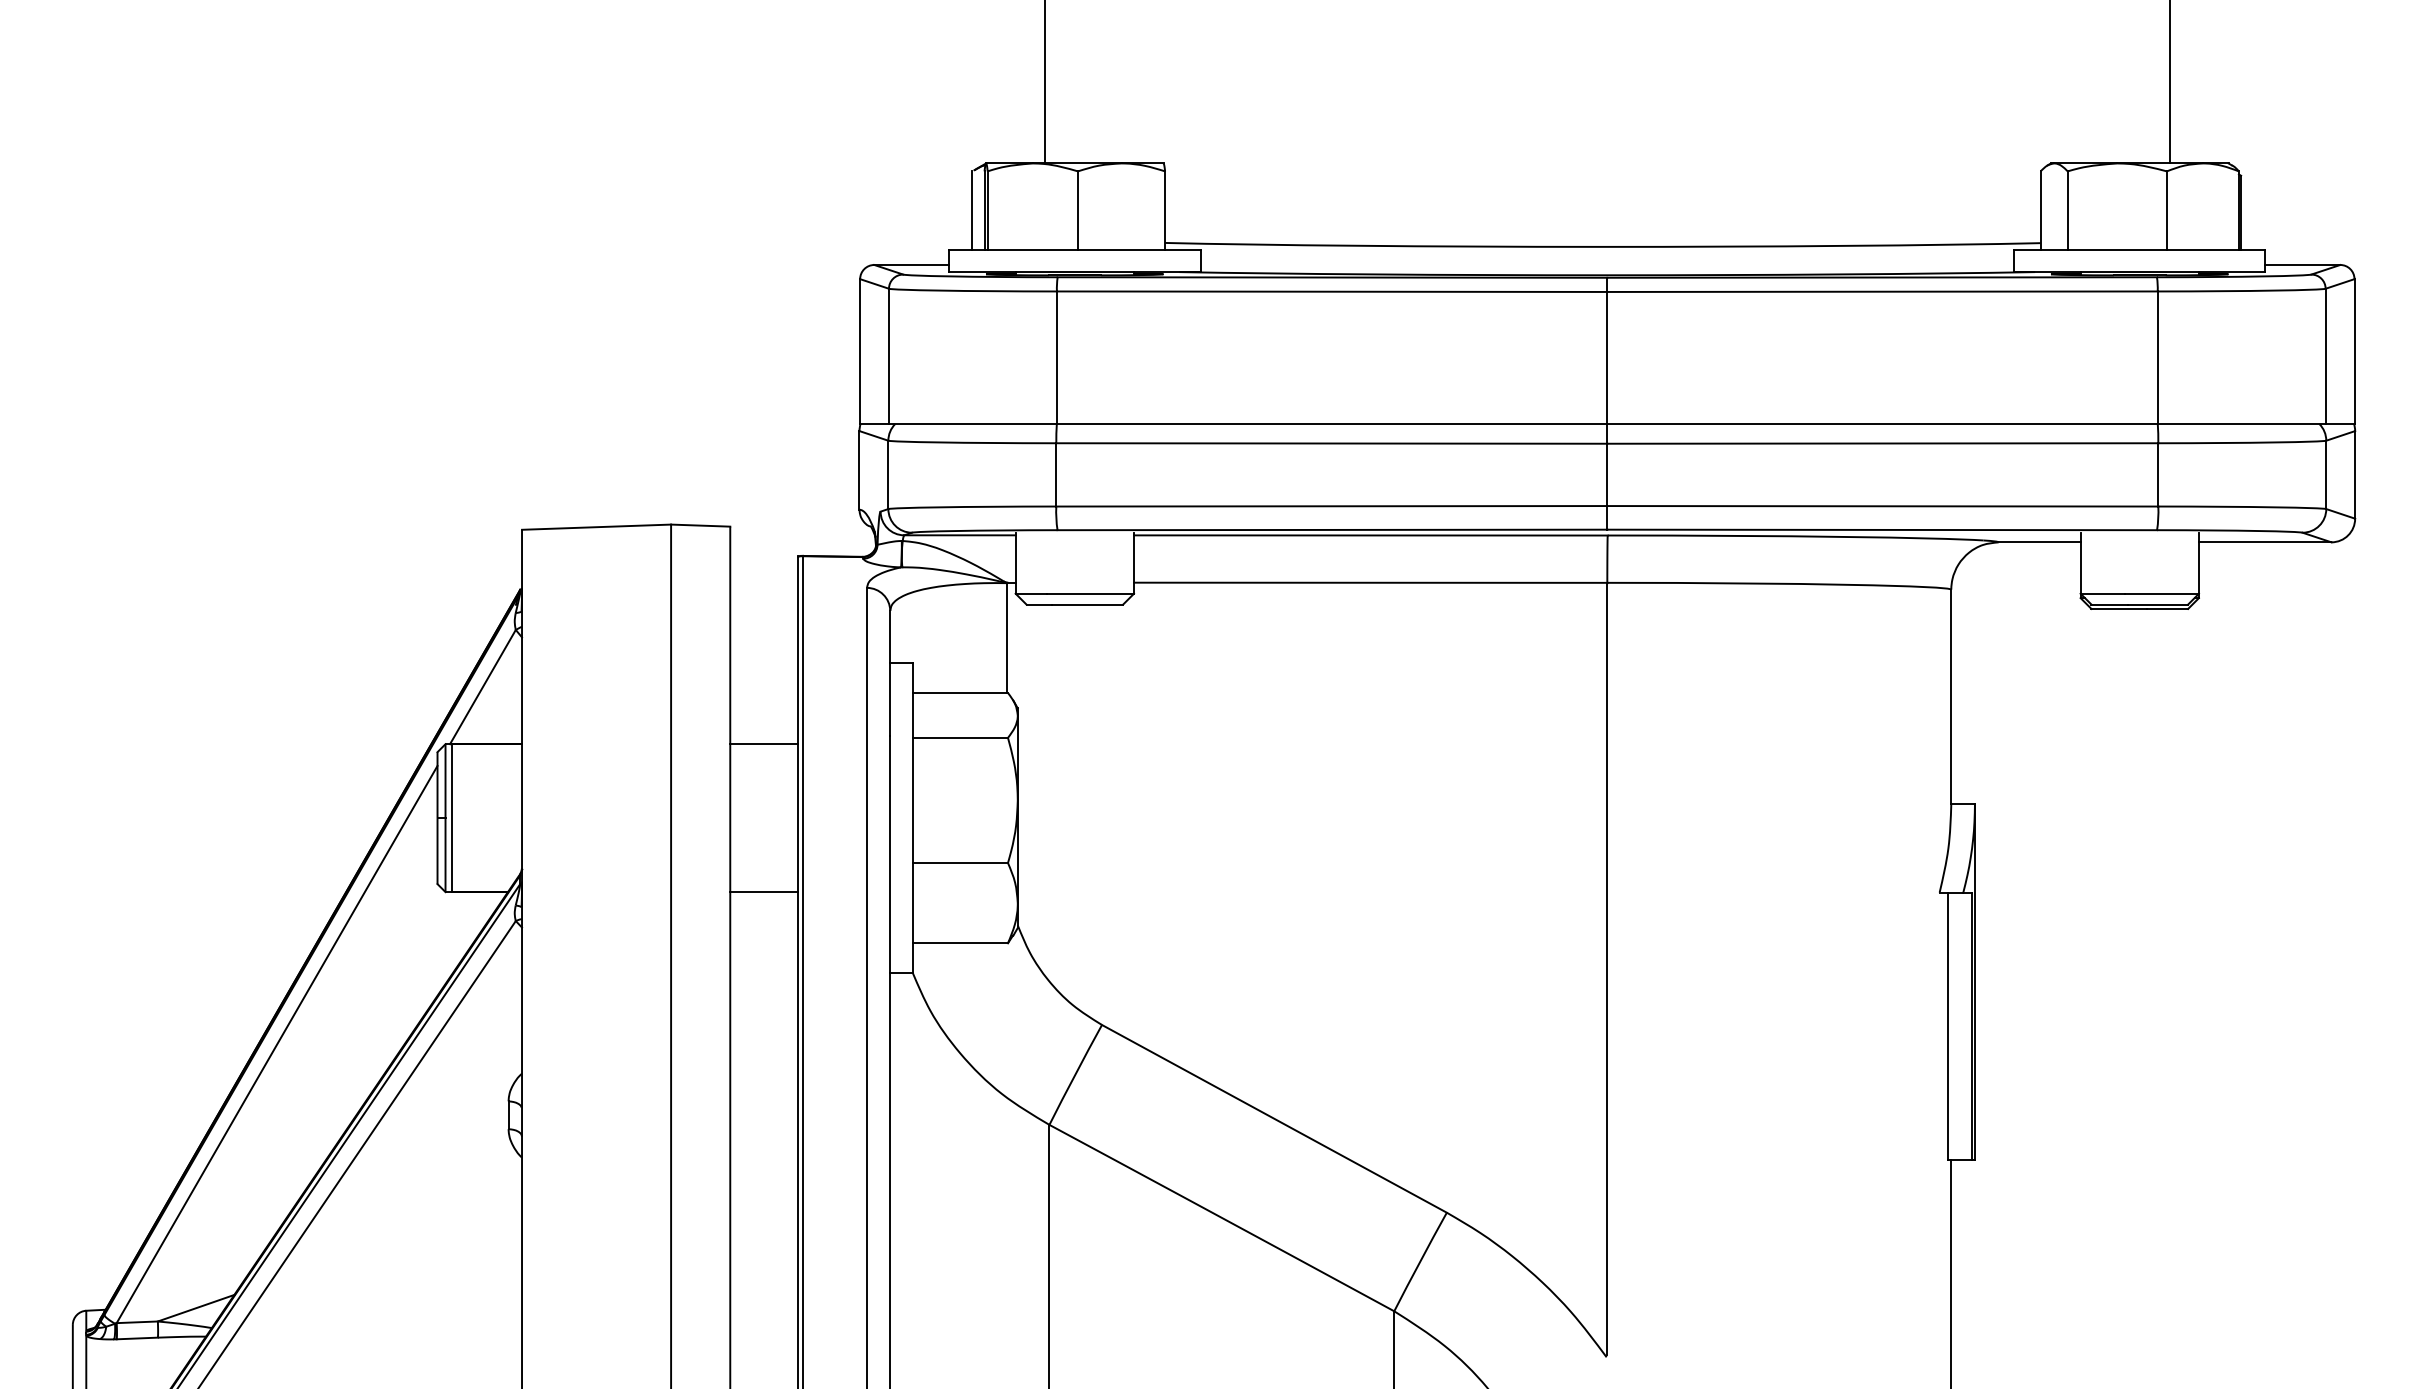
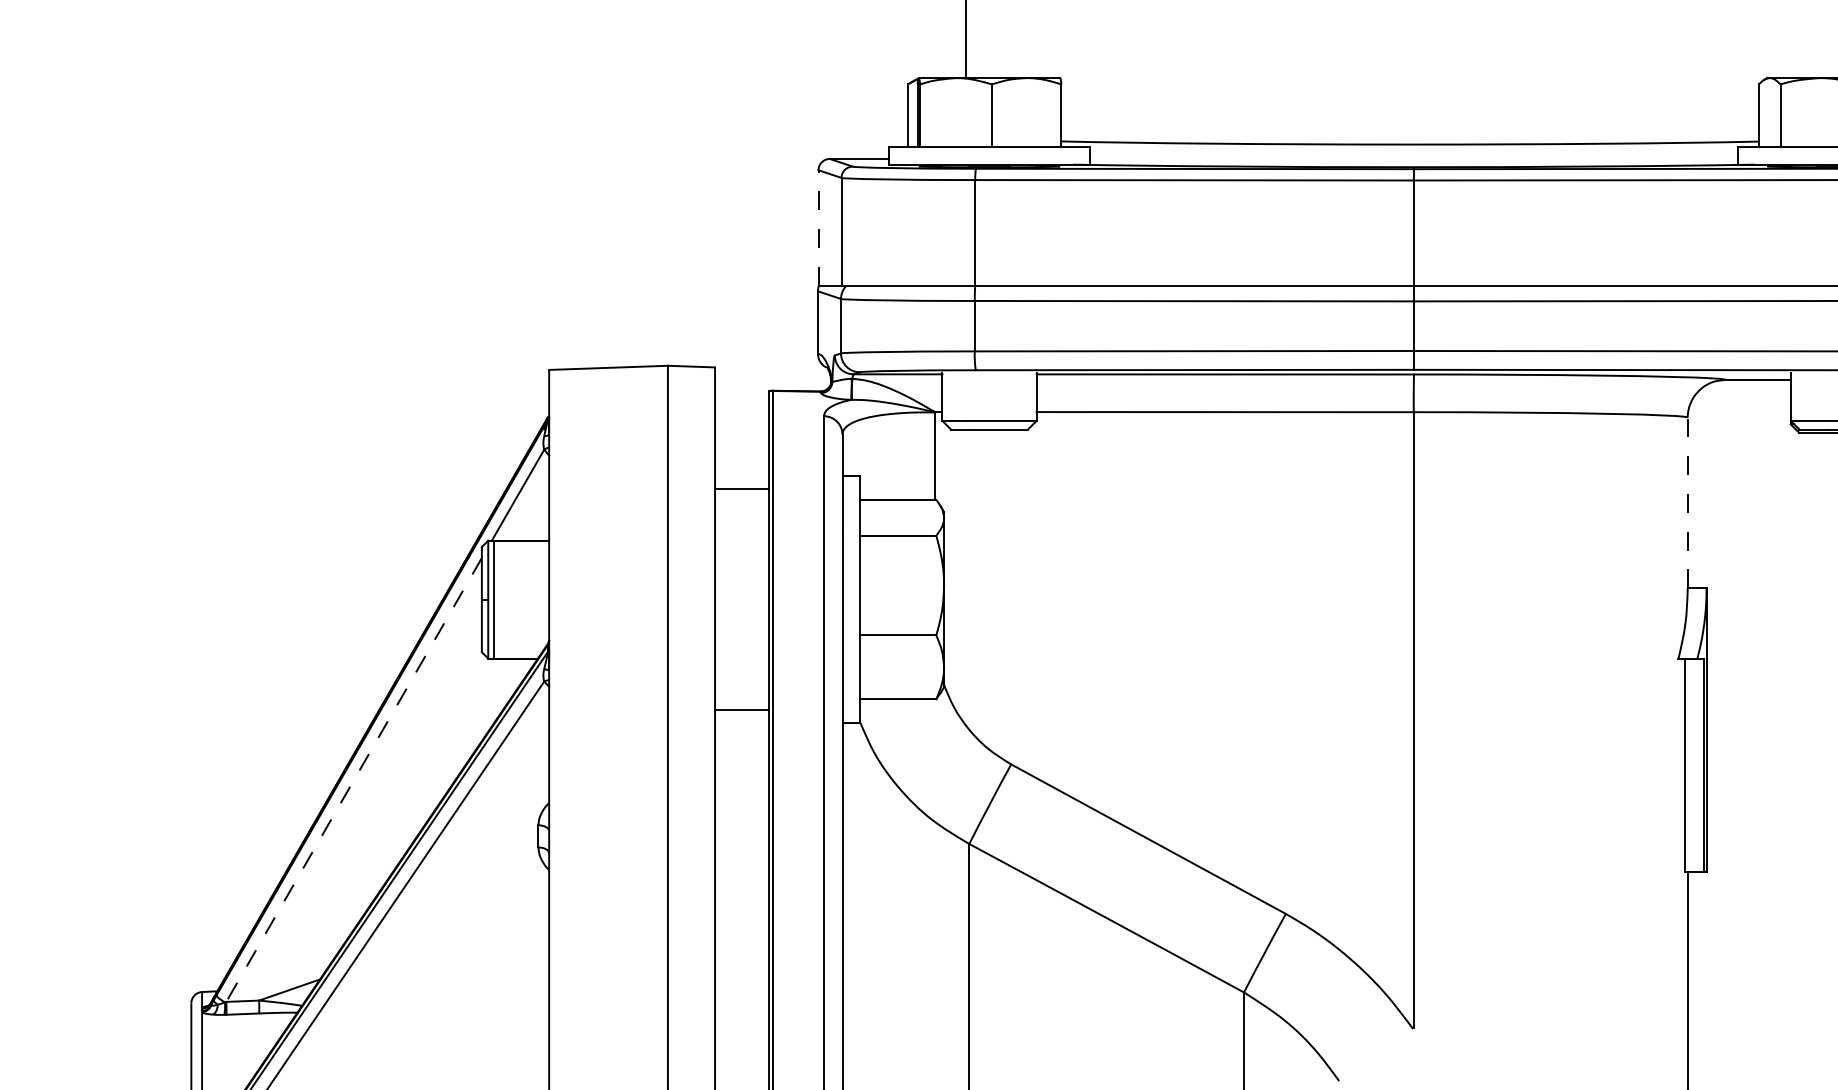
line: (860, 351) -> (818, 227), solid -> dashed
line: (1951, 696) -> (1687, 502), solid -> dashed
line: (764, 744) -> (742, 489), moved
line: (764, 892) -> (742, 709), moved
line: (276, 1044) -> (353, 779), solid -> dashed

